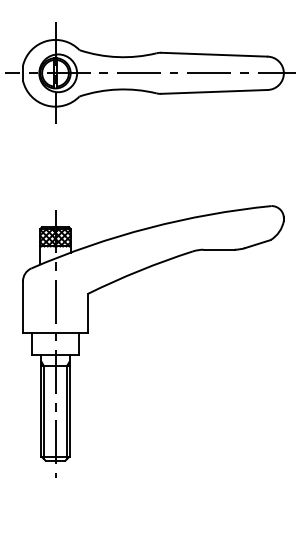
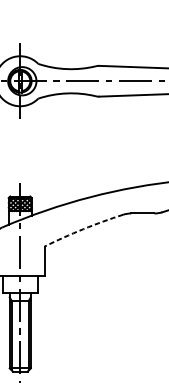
arc: (139, 270) -> (83, 229), solid -> dashed

